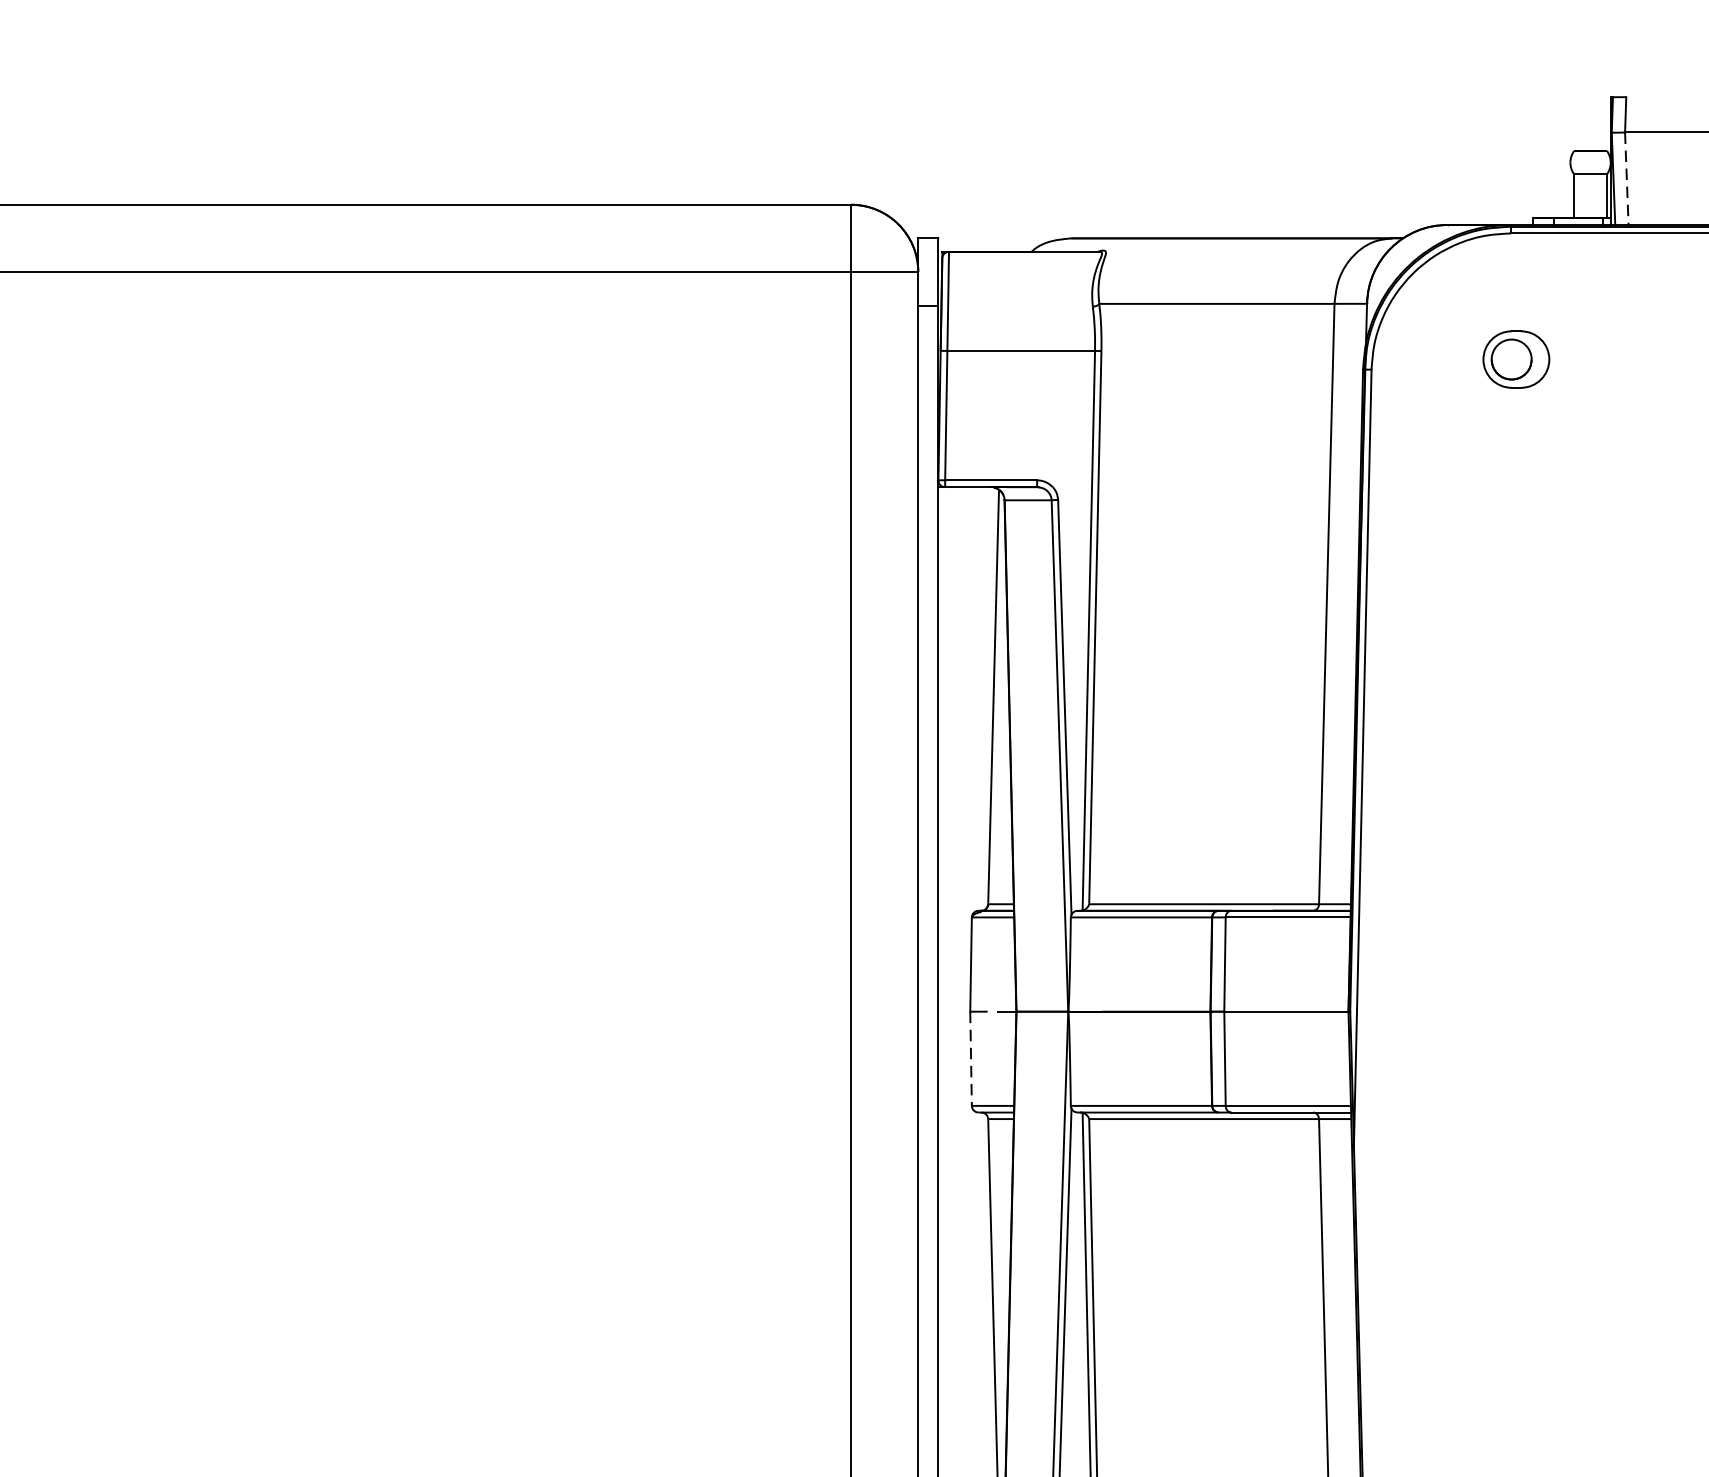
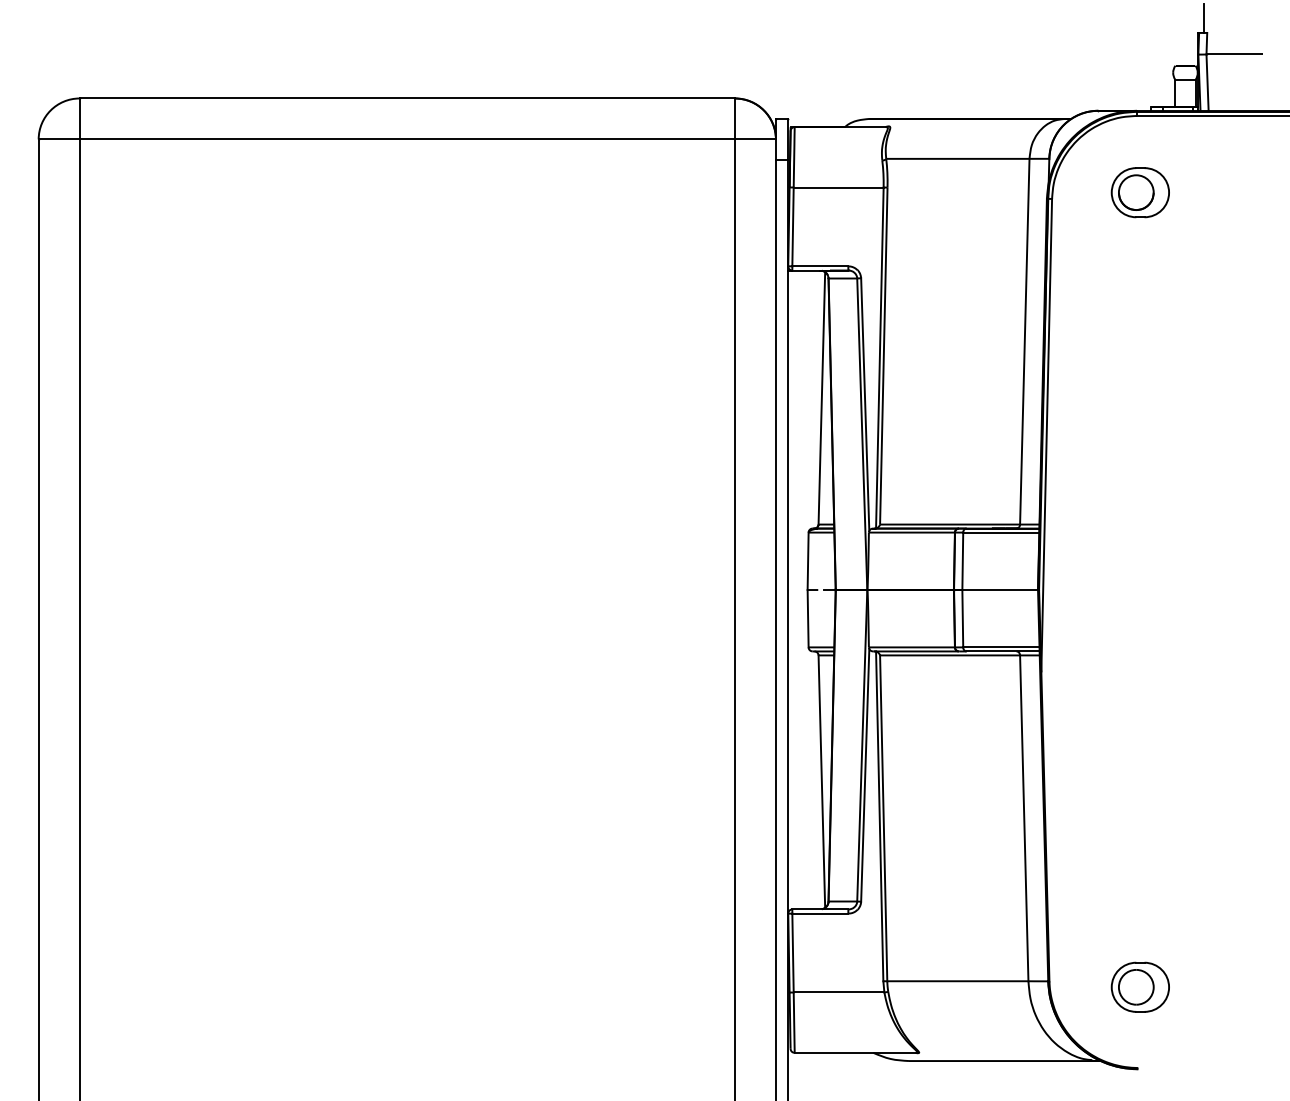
line: (1620, 73) -> (1203, 18), added
line: (1626, 180) -> (1207, 83), dashed -> solid
part: (1515, 359) -> (1139, 192), size x1.43
line: (971, 1058) -> (808, 618), dashed -> solid

